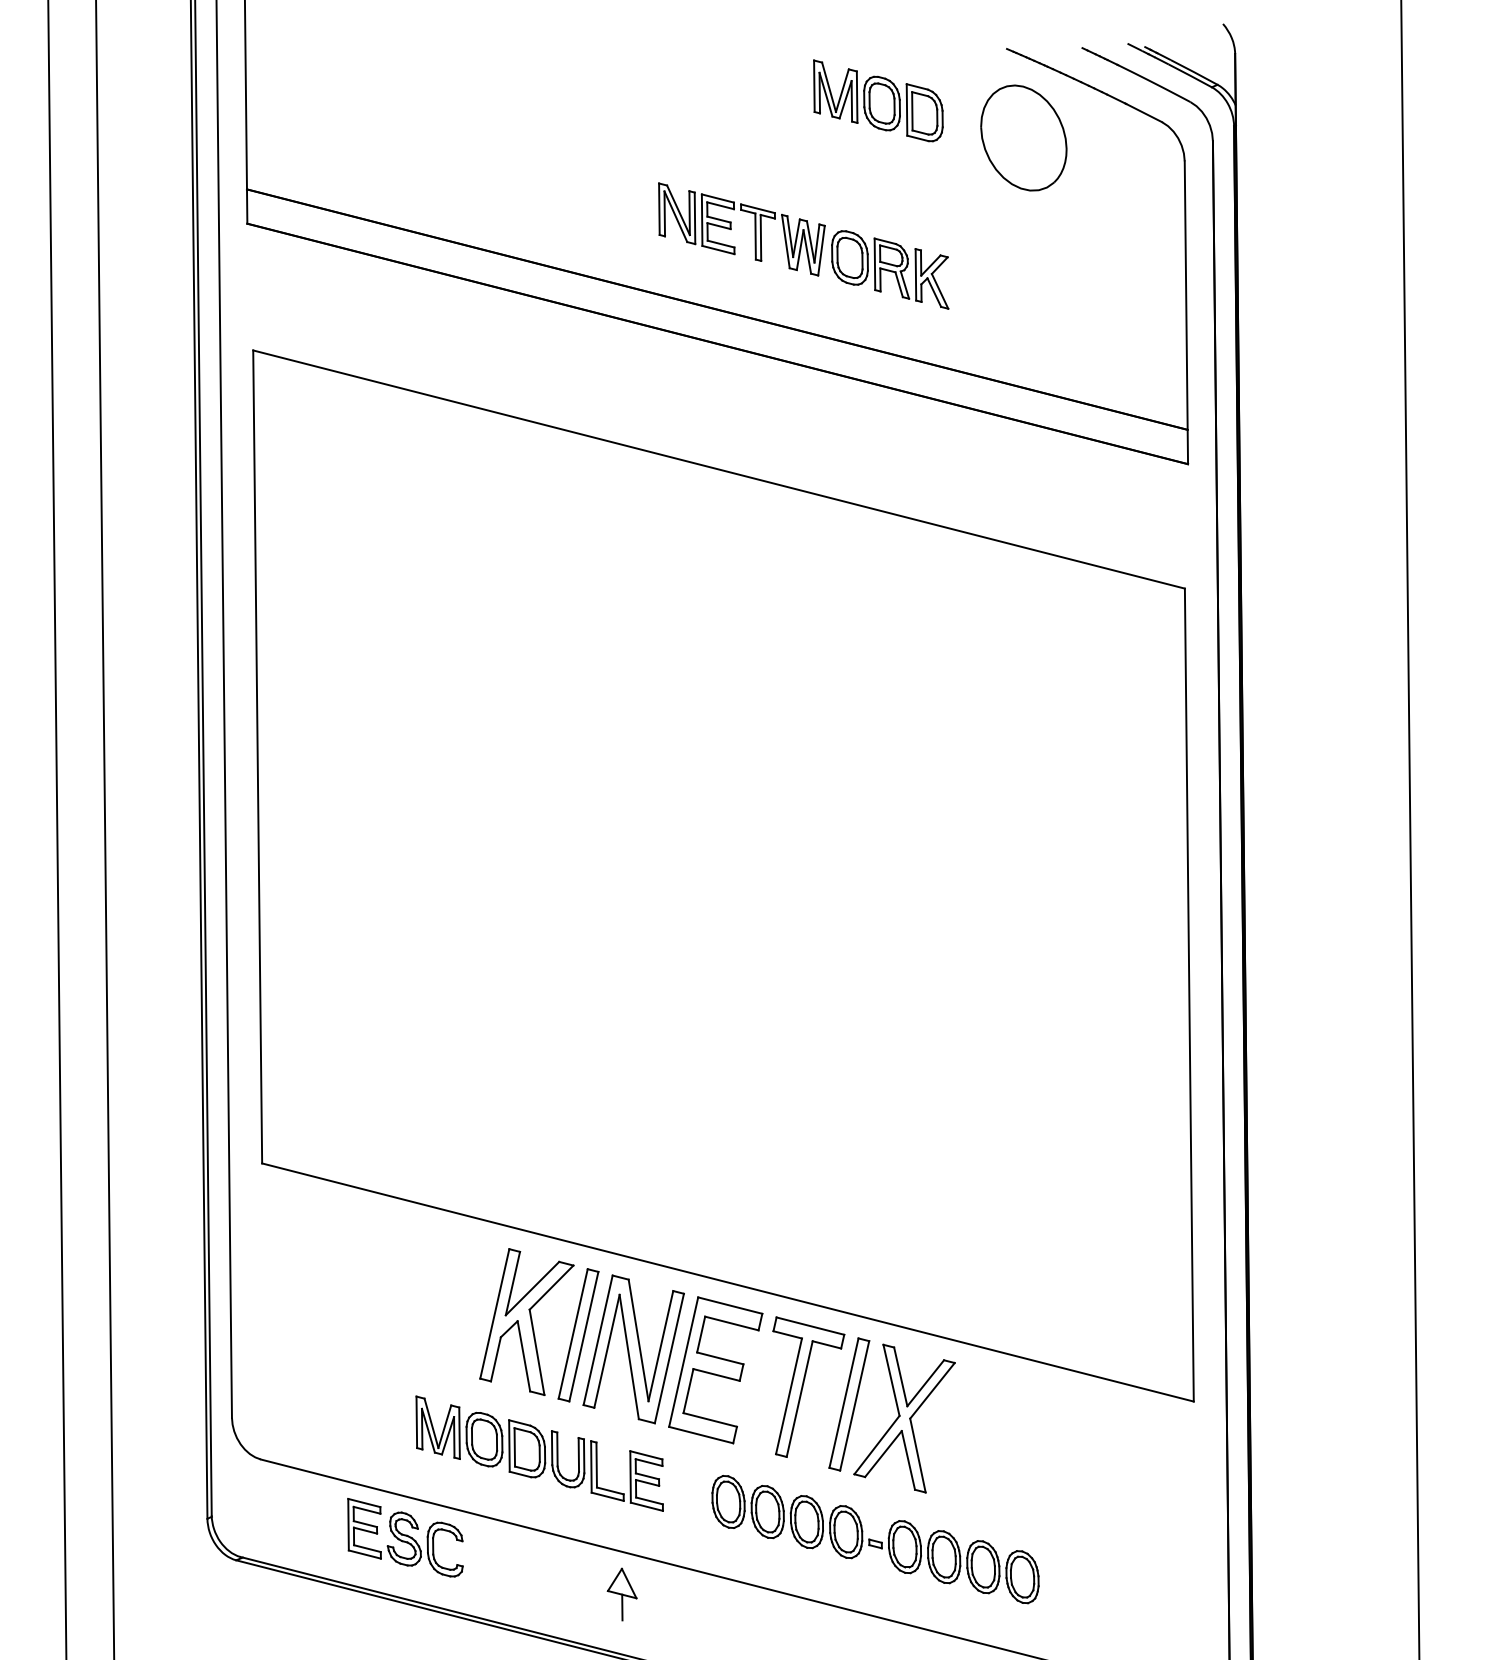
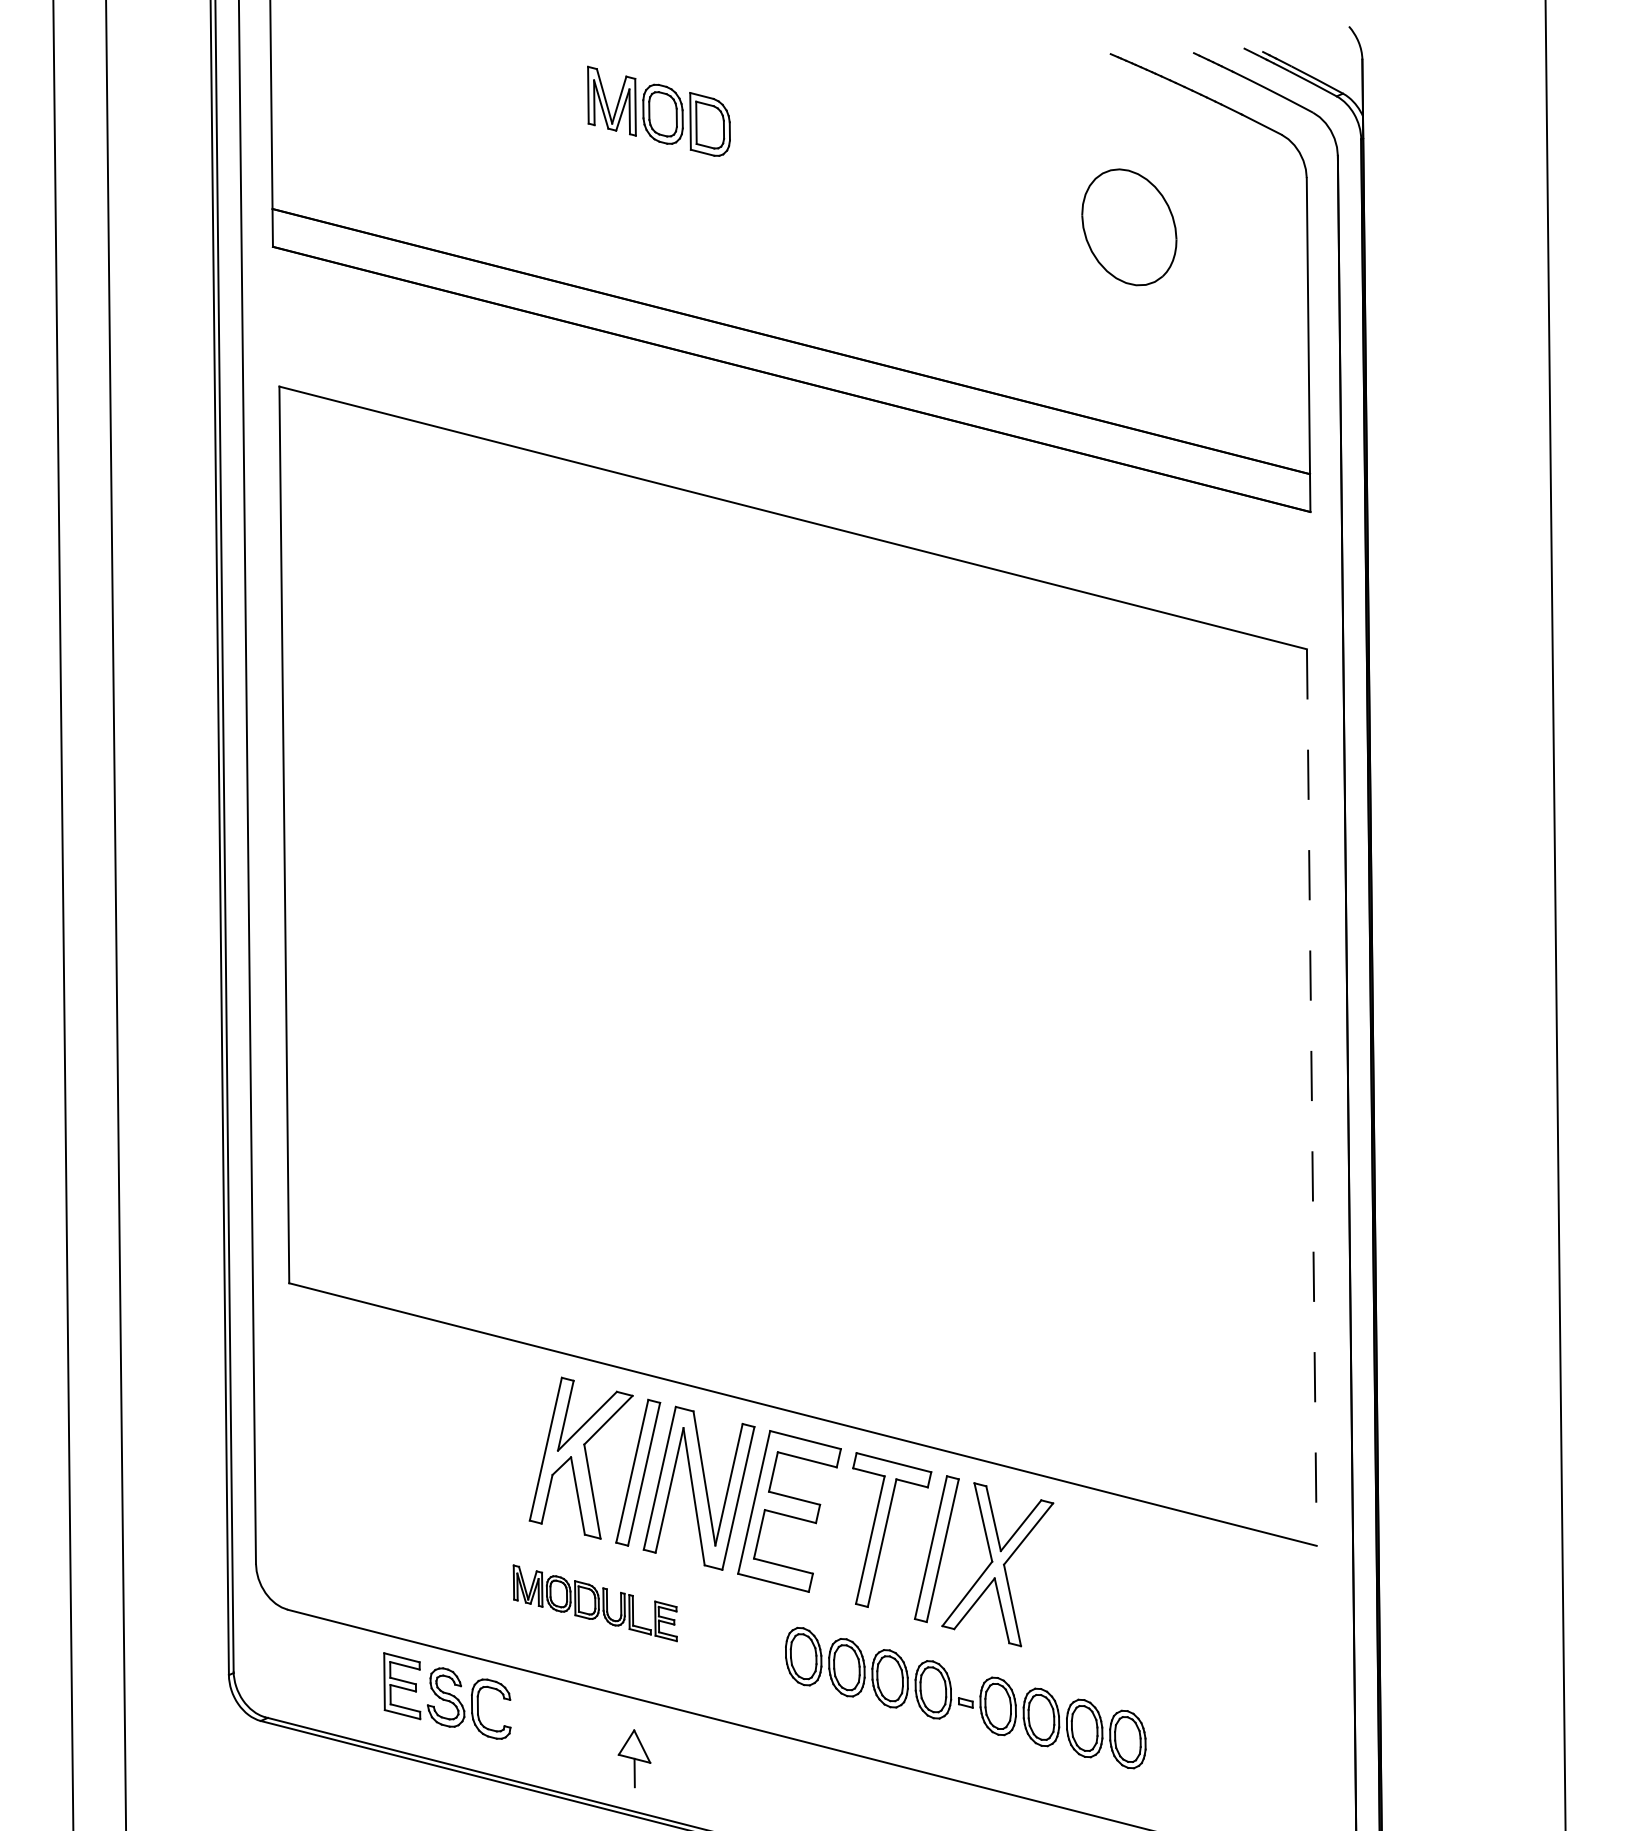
part: (878, 100) -> (659, 110), moved
part: (1023, 137) -> (1128, 226), moved
part: (803, 245) -> (886, 270), removed
line: (1189, 995) -> (1312, 1098), solid -> dashed
part: (539, 1453) -> (595, 1603), size x0.6
part: (621, 1594) -> (633, 1758), moved

